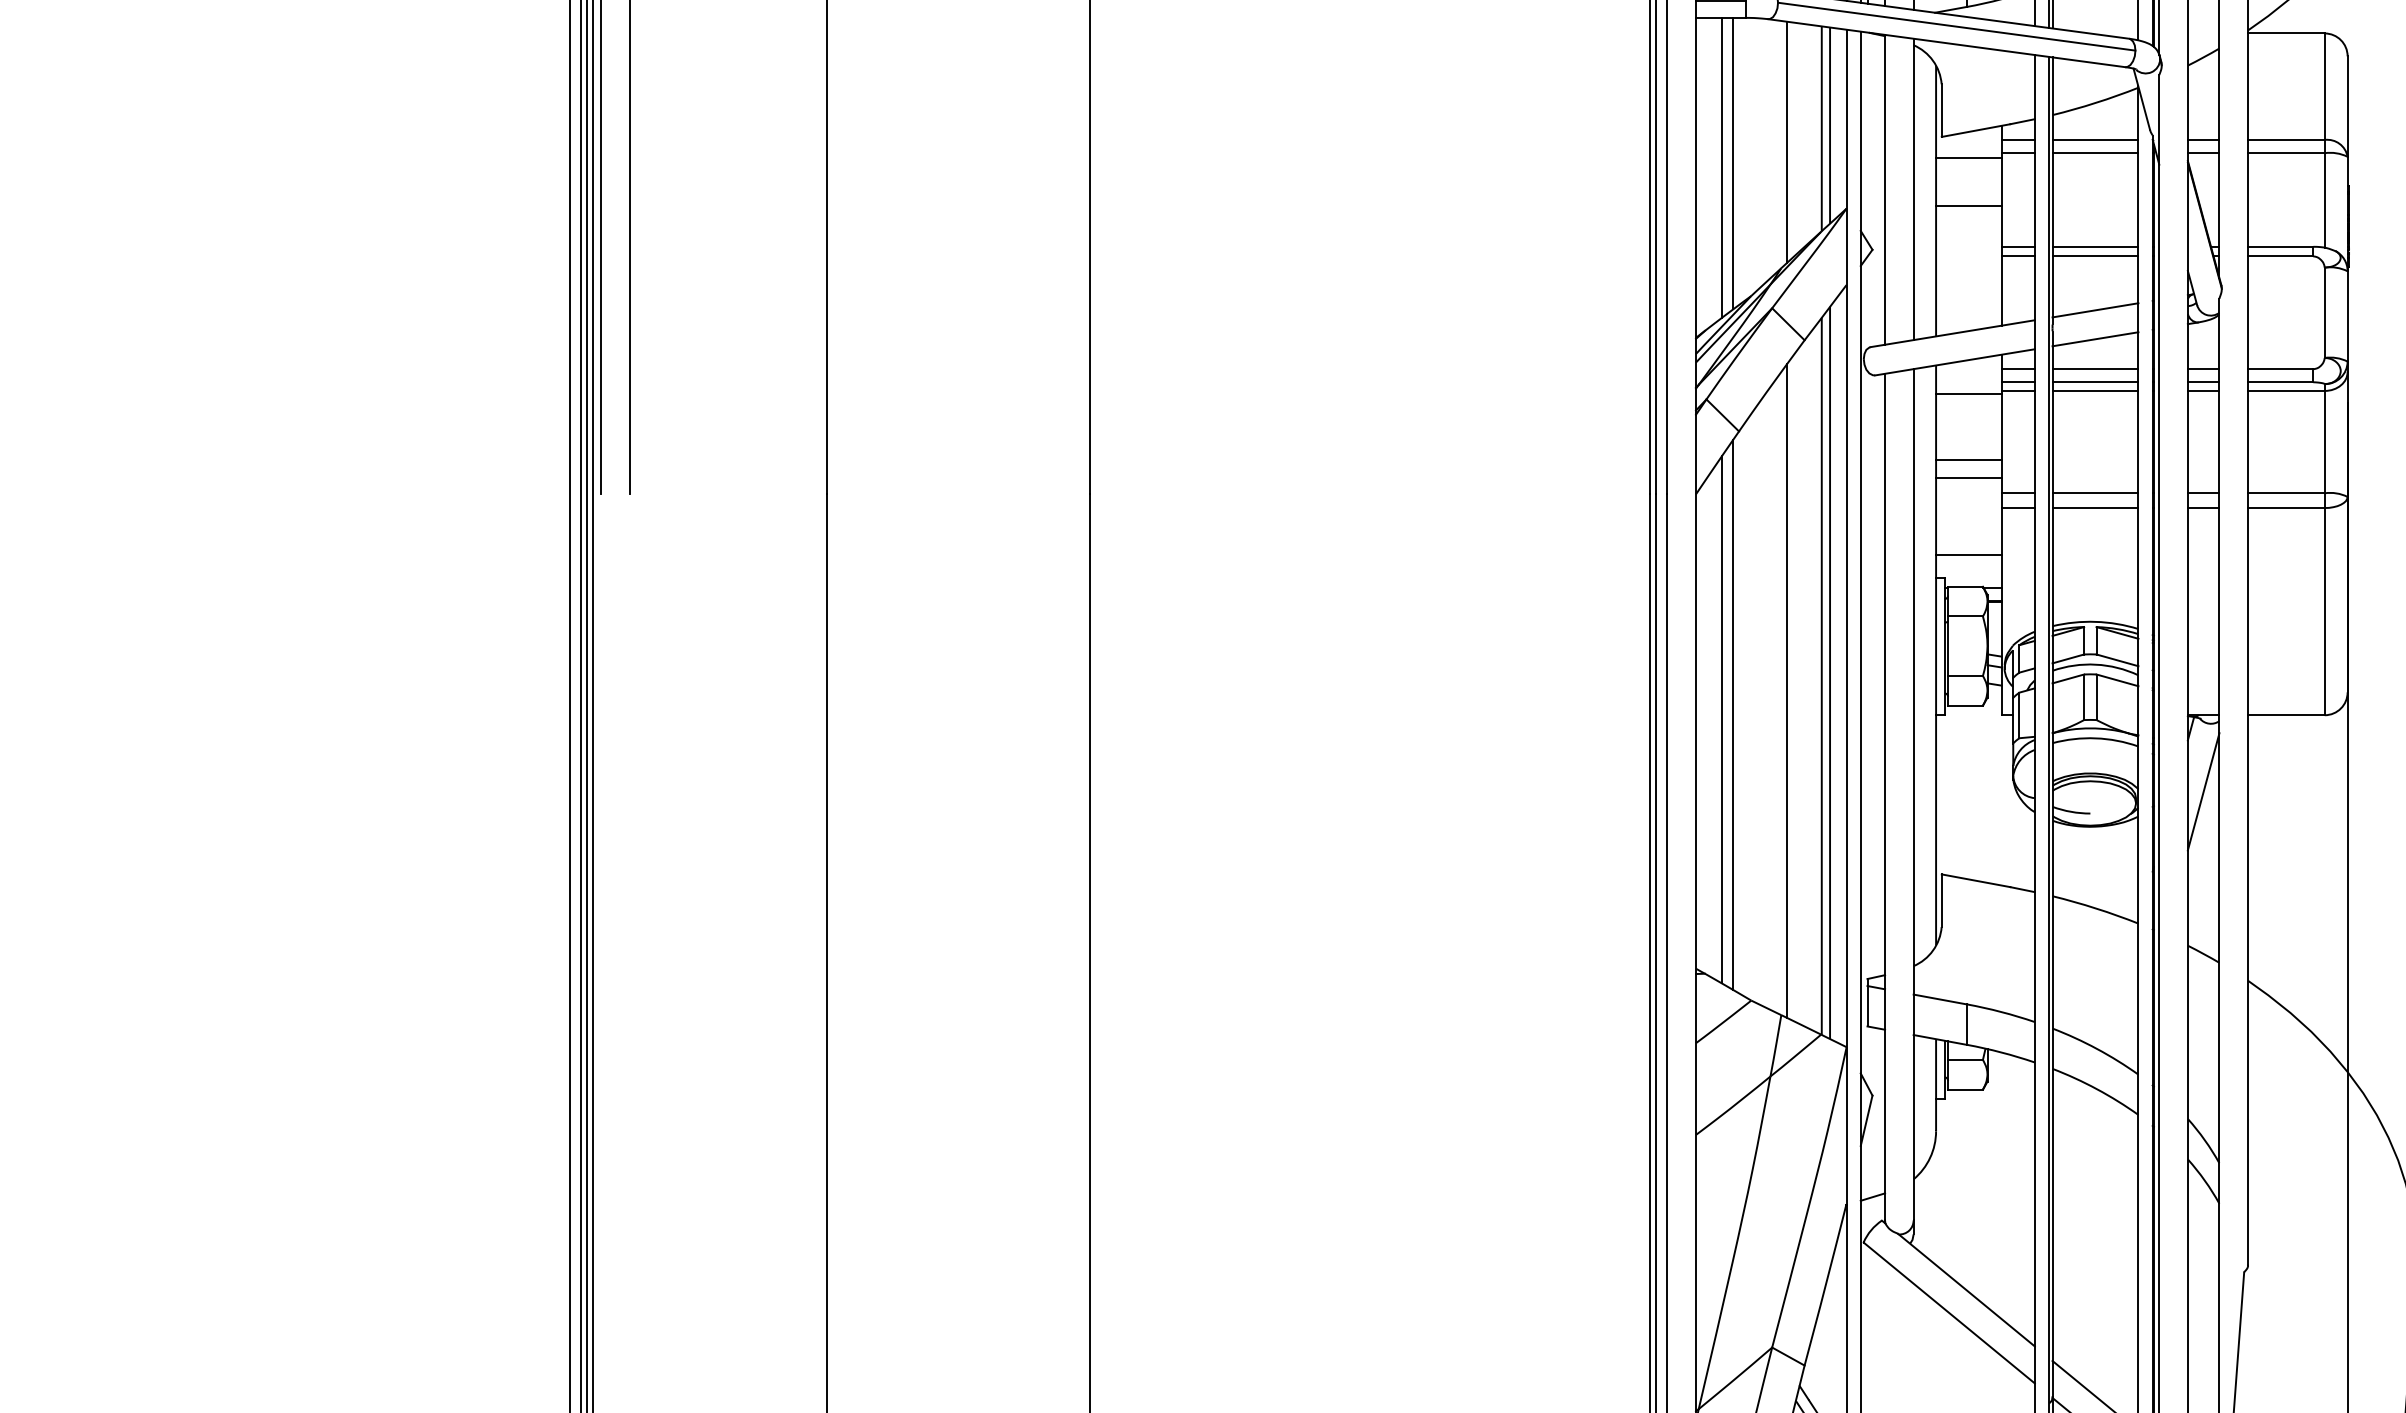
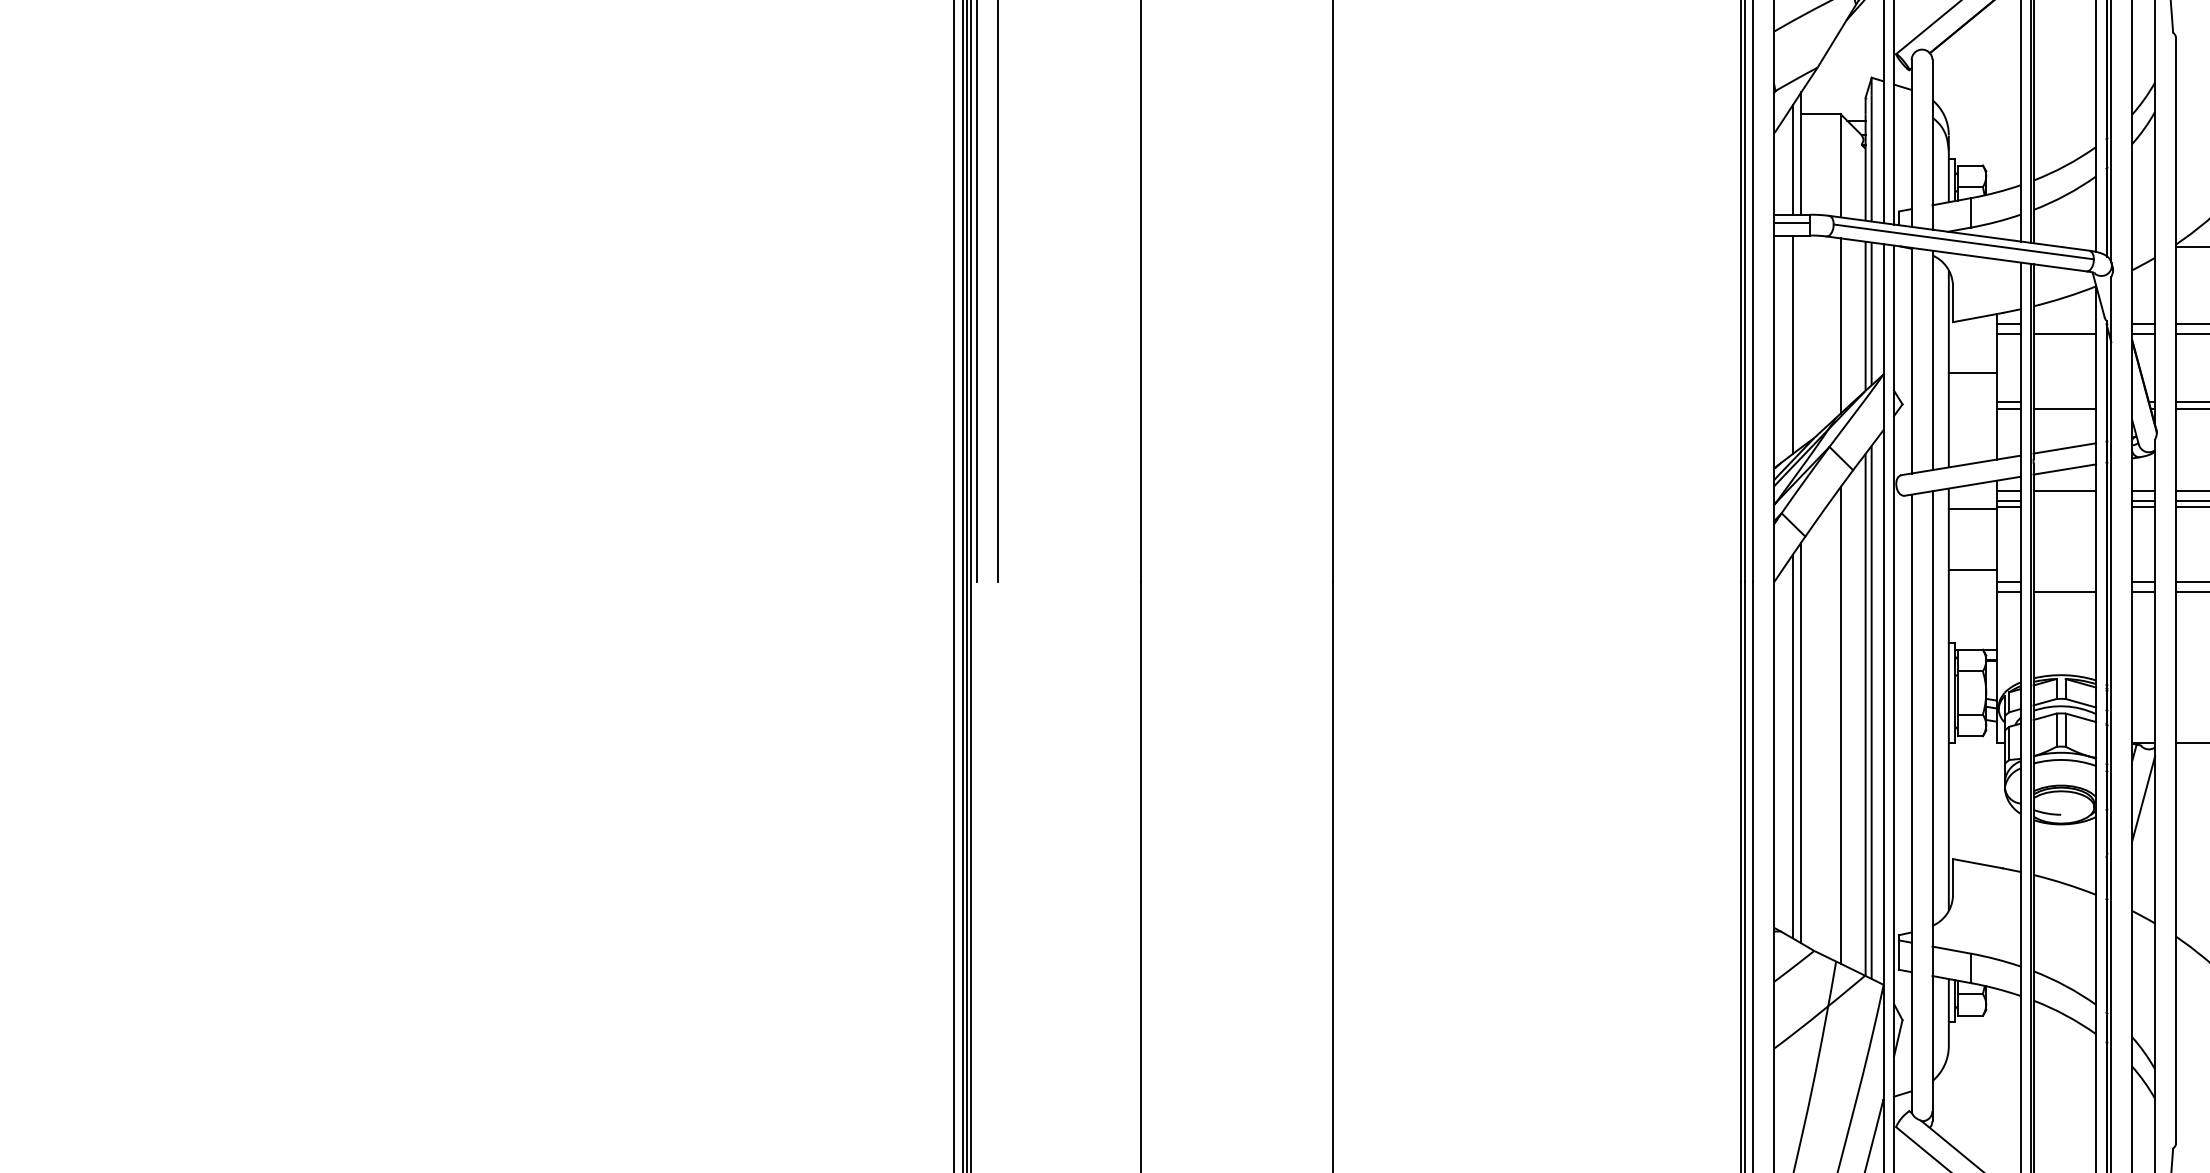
line: (2094, 140) -> (2064, 324), removed
line: (1968, 157) -> (1972, 337), removed
line: (1733, 163) -> (1801, 341), removed
line: (2094, 247) -> (2064, 402), removed
line: (2094, 381) -> (2064, 500), removed
line: (2094, 391) -> (2064, 507), removed
line: (1968, 460) -> (1972, 557), removed
line: (2094, 493) -> (2064, 581), removed
line: (1968, 554) -> (1972, 626), removed

